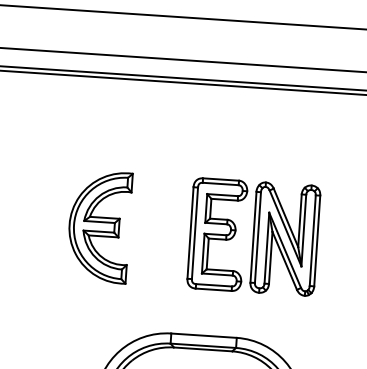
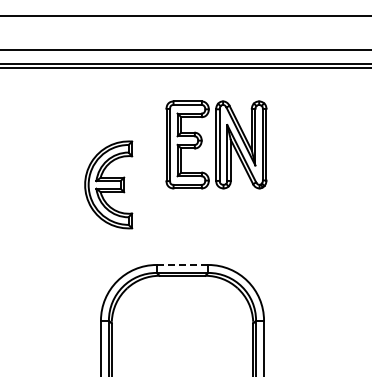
part: (99, 226) -> (108, 184), moved
part: (253, 236) -> (216, 144), moved
line: (204, 335) -> (182, 264), solid -> dashed

